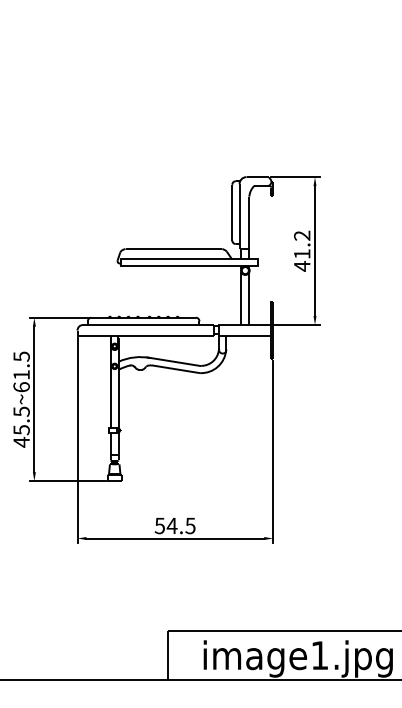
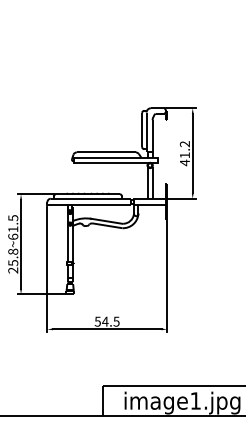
text: (22, 425) -> (13, 260), 45.5~61.5 -> 25.8~61.5

